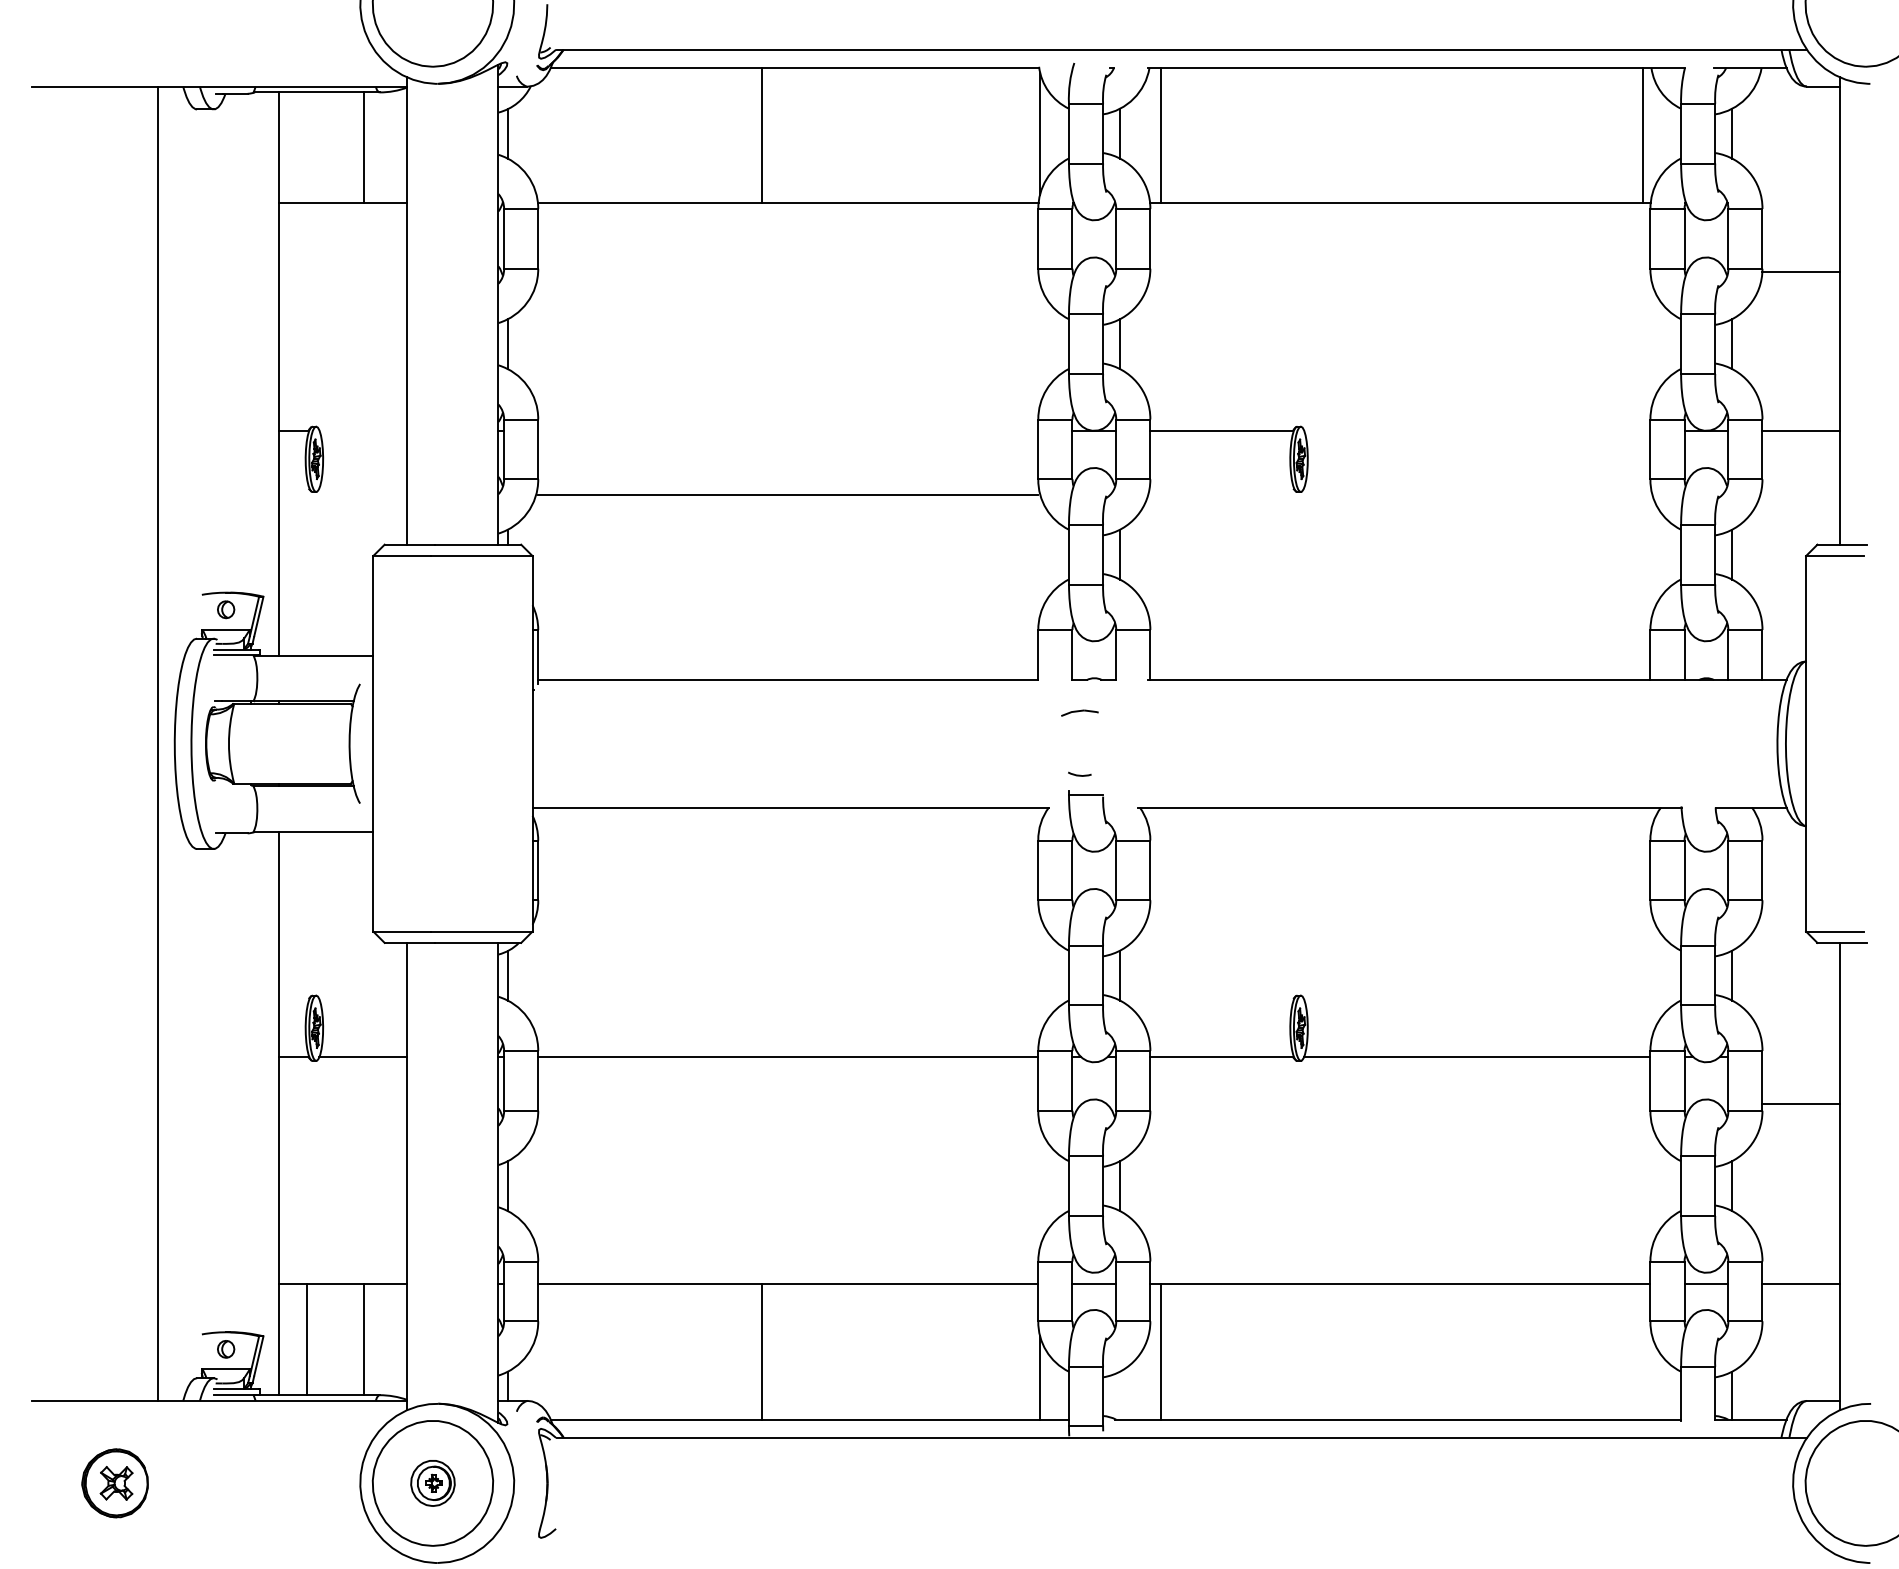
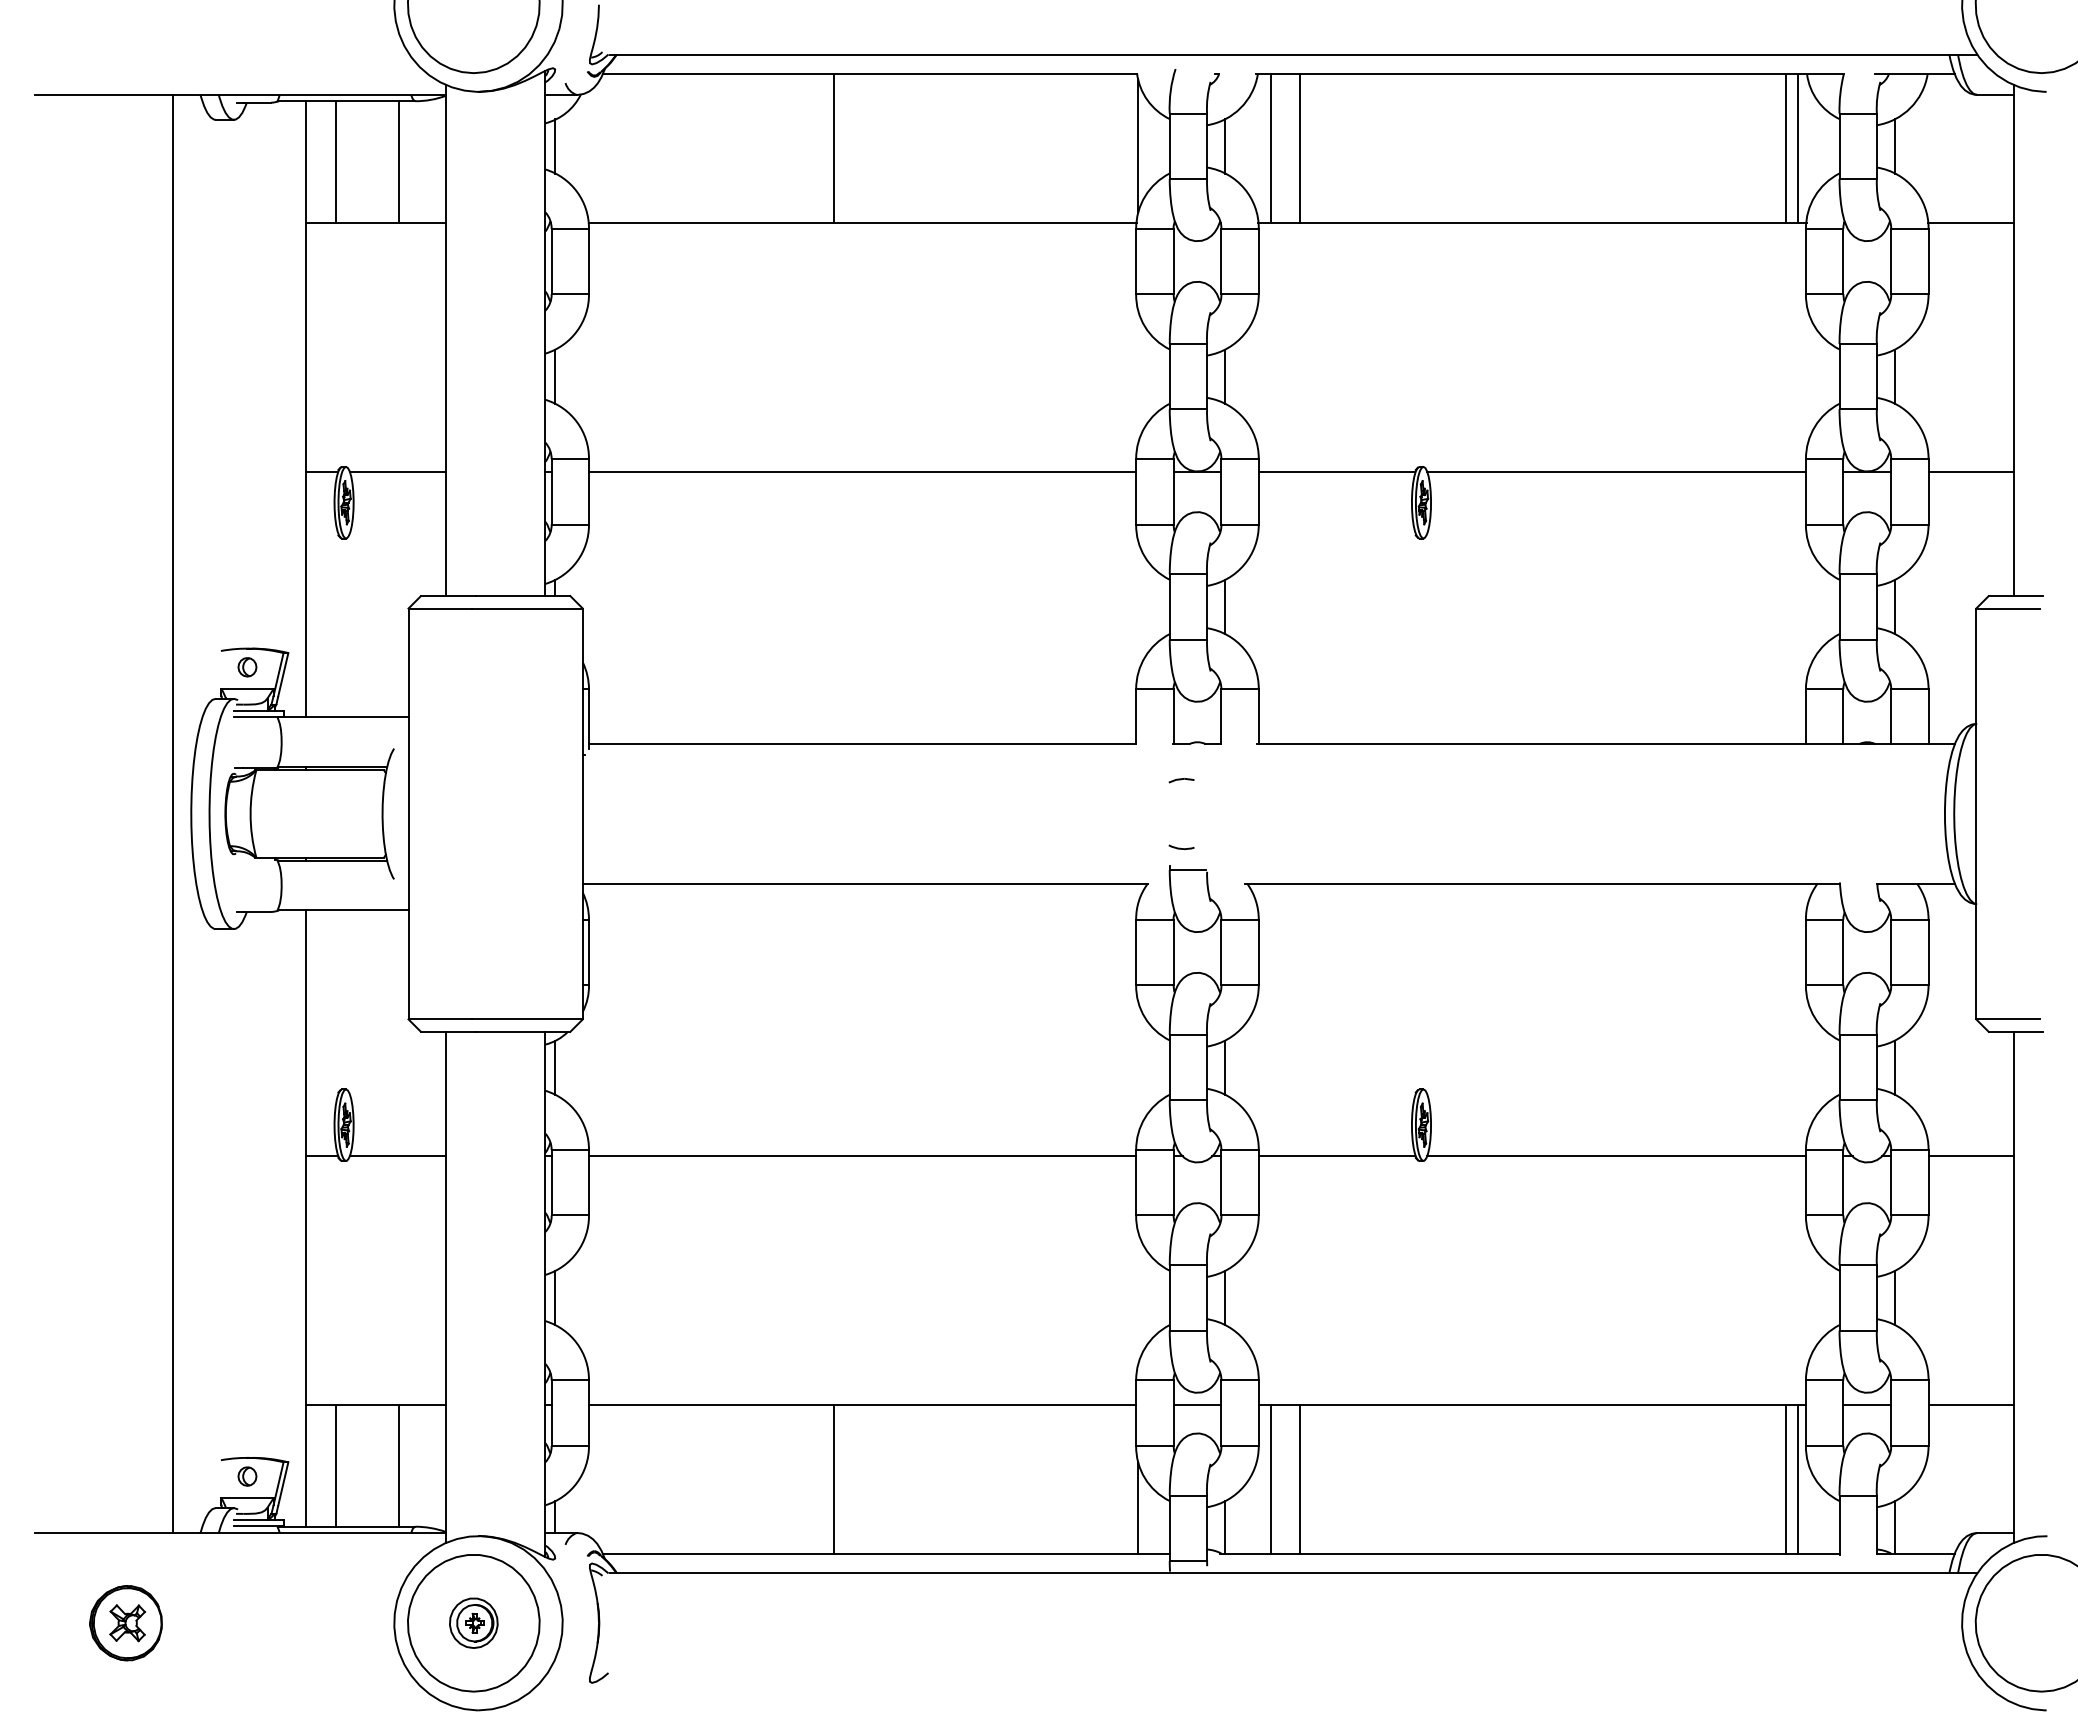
line: (1187, 135) -> (1299, 148), added
line: (1632, 135) -> (1786, 148), added
line: (307, 147) -> (336, 161), added
line: (1800, 271) -> (1970, 222), moved
line: (363, 430) -> (397, 471), added
line: (1476, 430) -> (1615, 471), added
line: (788, 494) -> (862, 471), moved
part: (1079, 713) -> (1181, 780), size x0.62
line: (1800, 1104) -> (1970, 1156), moved
line: (1187, 1352) -> (1299, 1479), added
line: (1632, 1352) -> (1786, 1479), added
line: (1642, 1352) -> (1797, 1479), added
line: (1119, 1395) -> (1225, 1527), added

